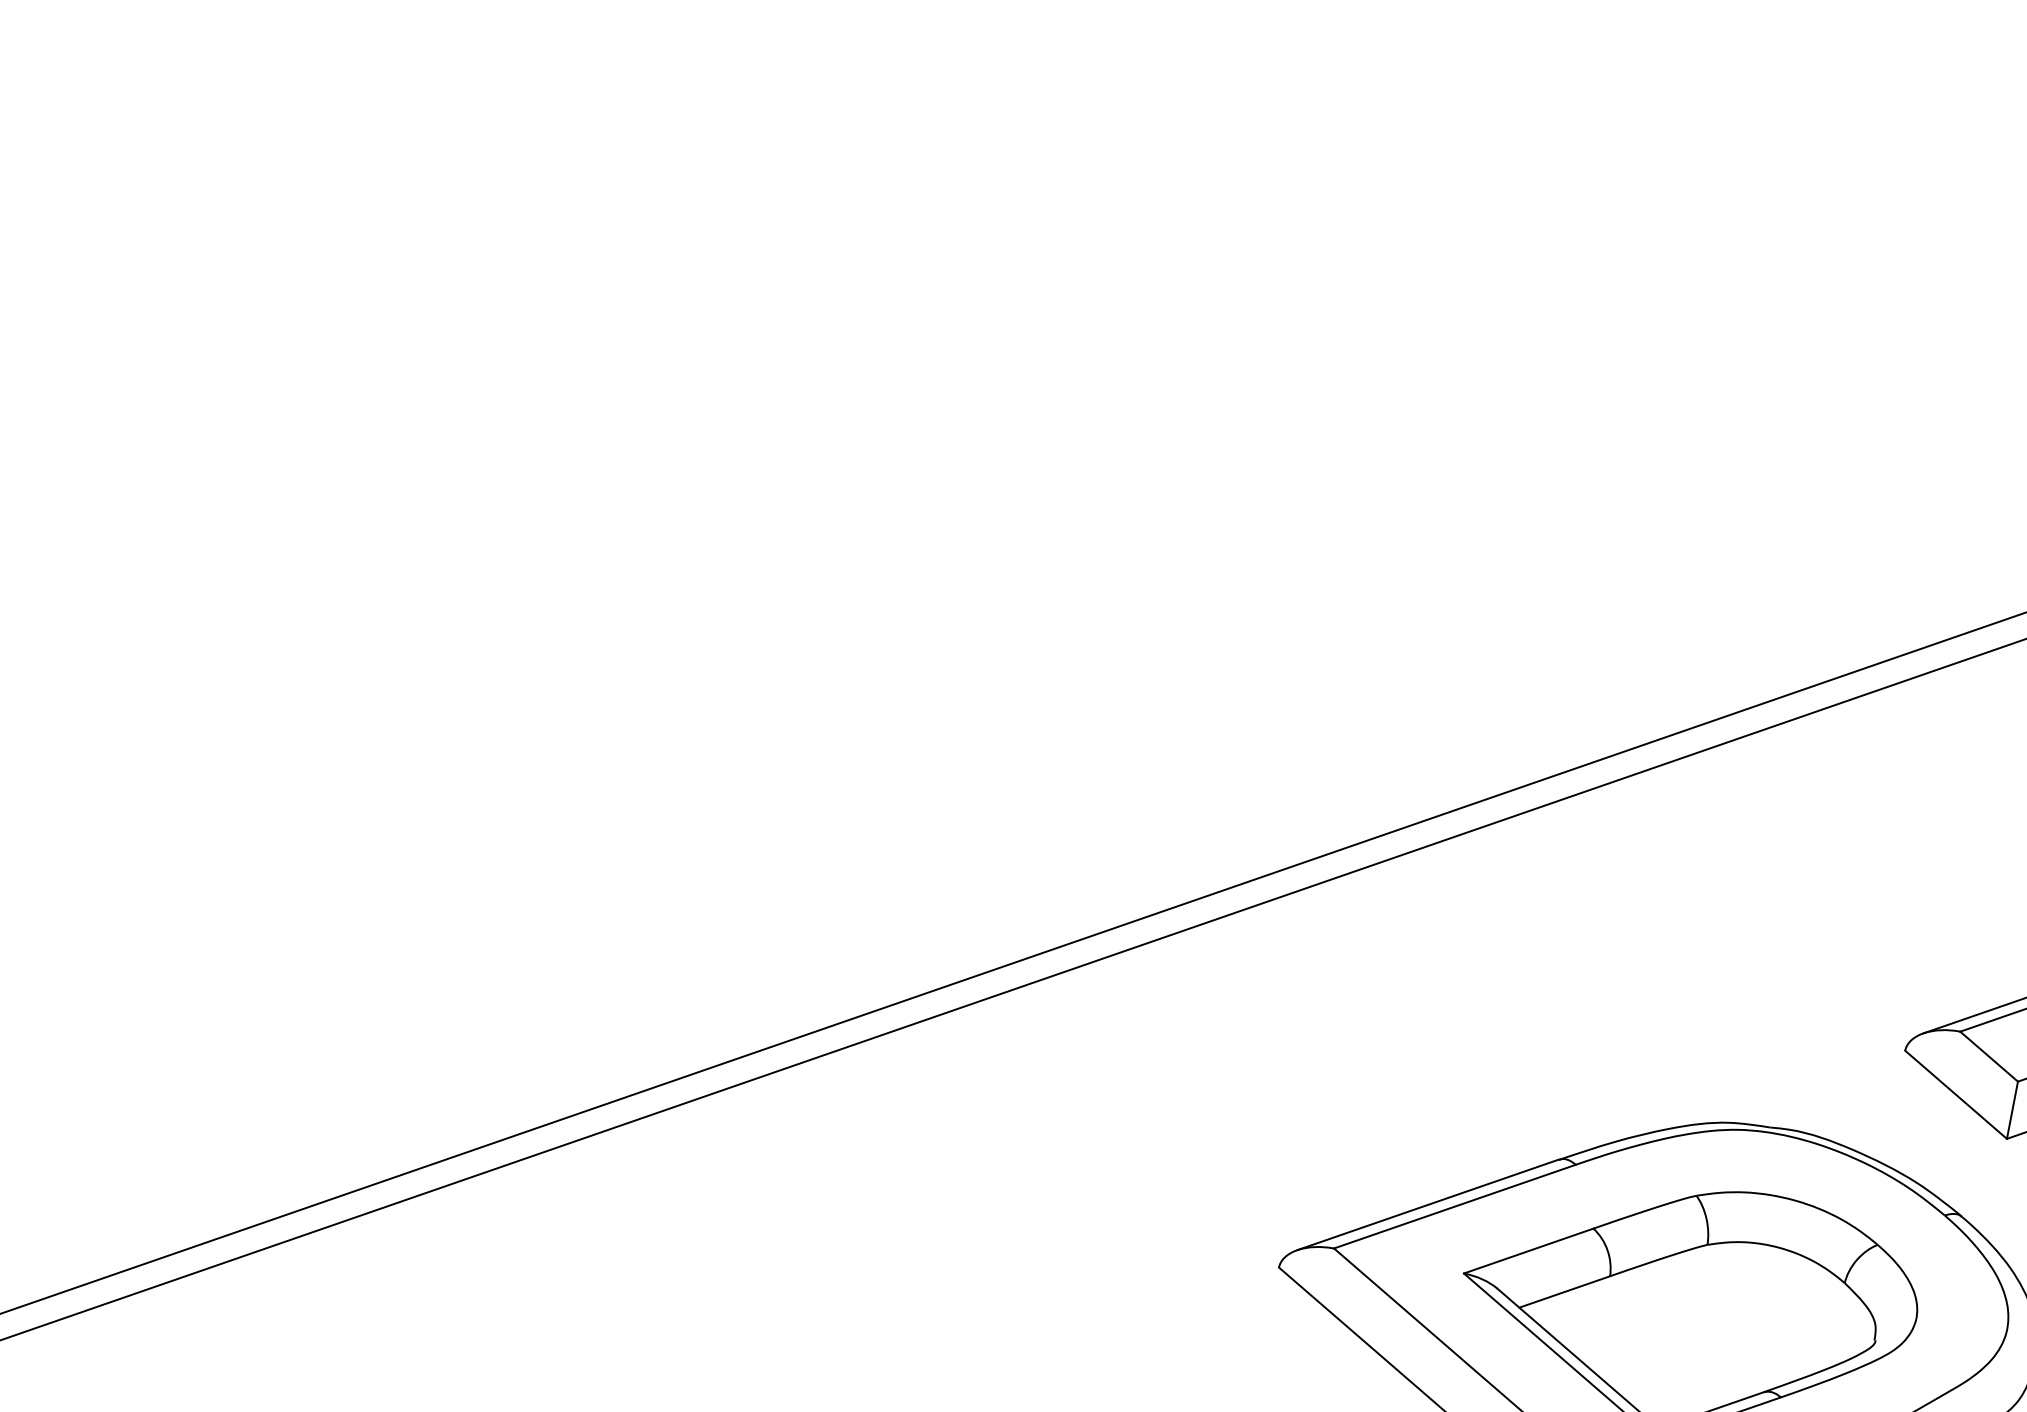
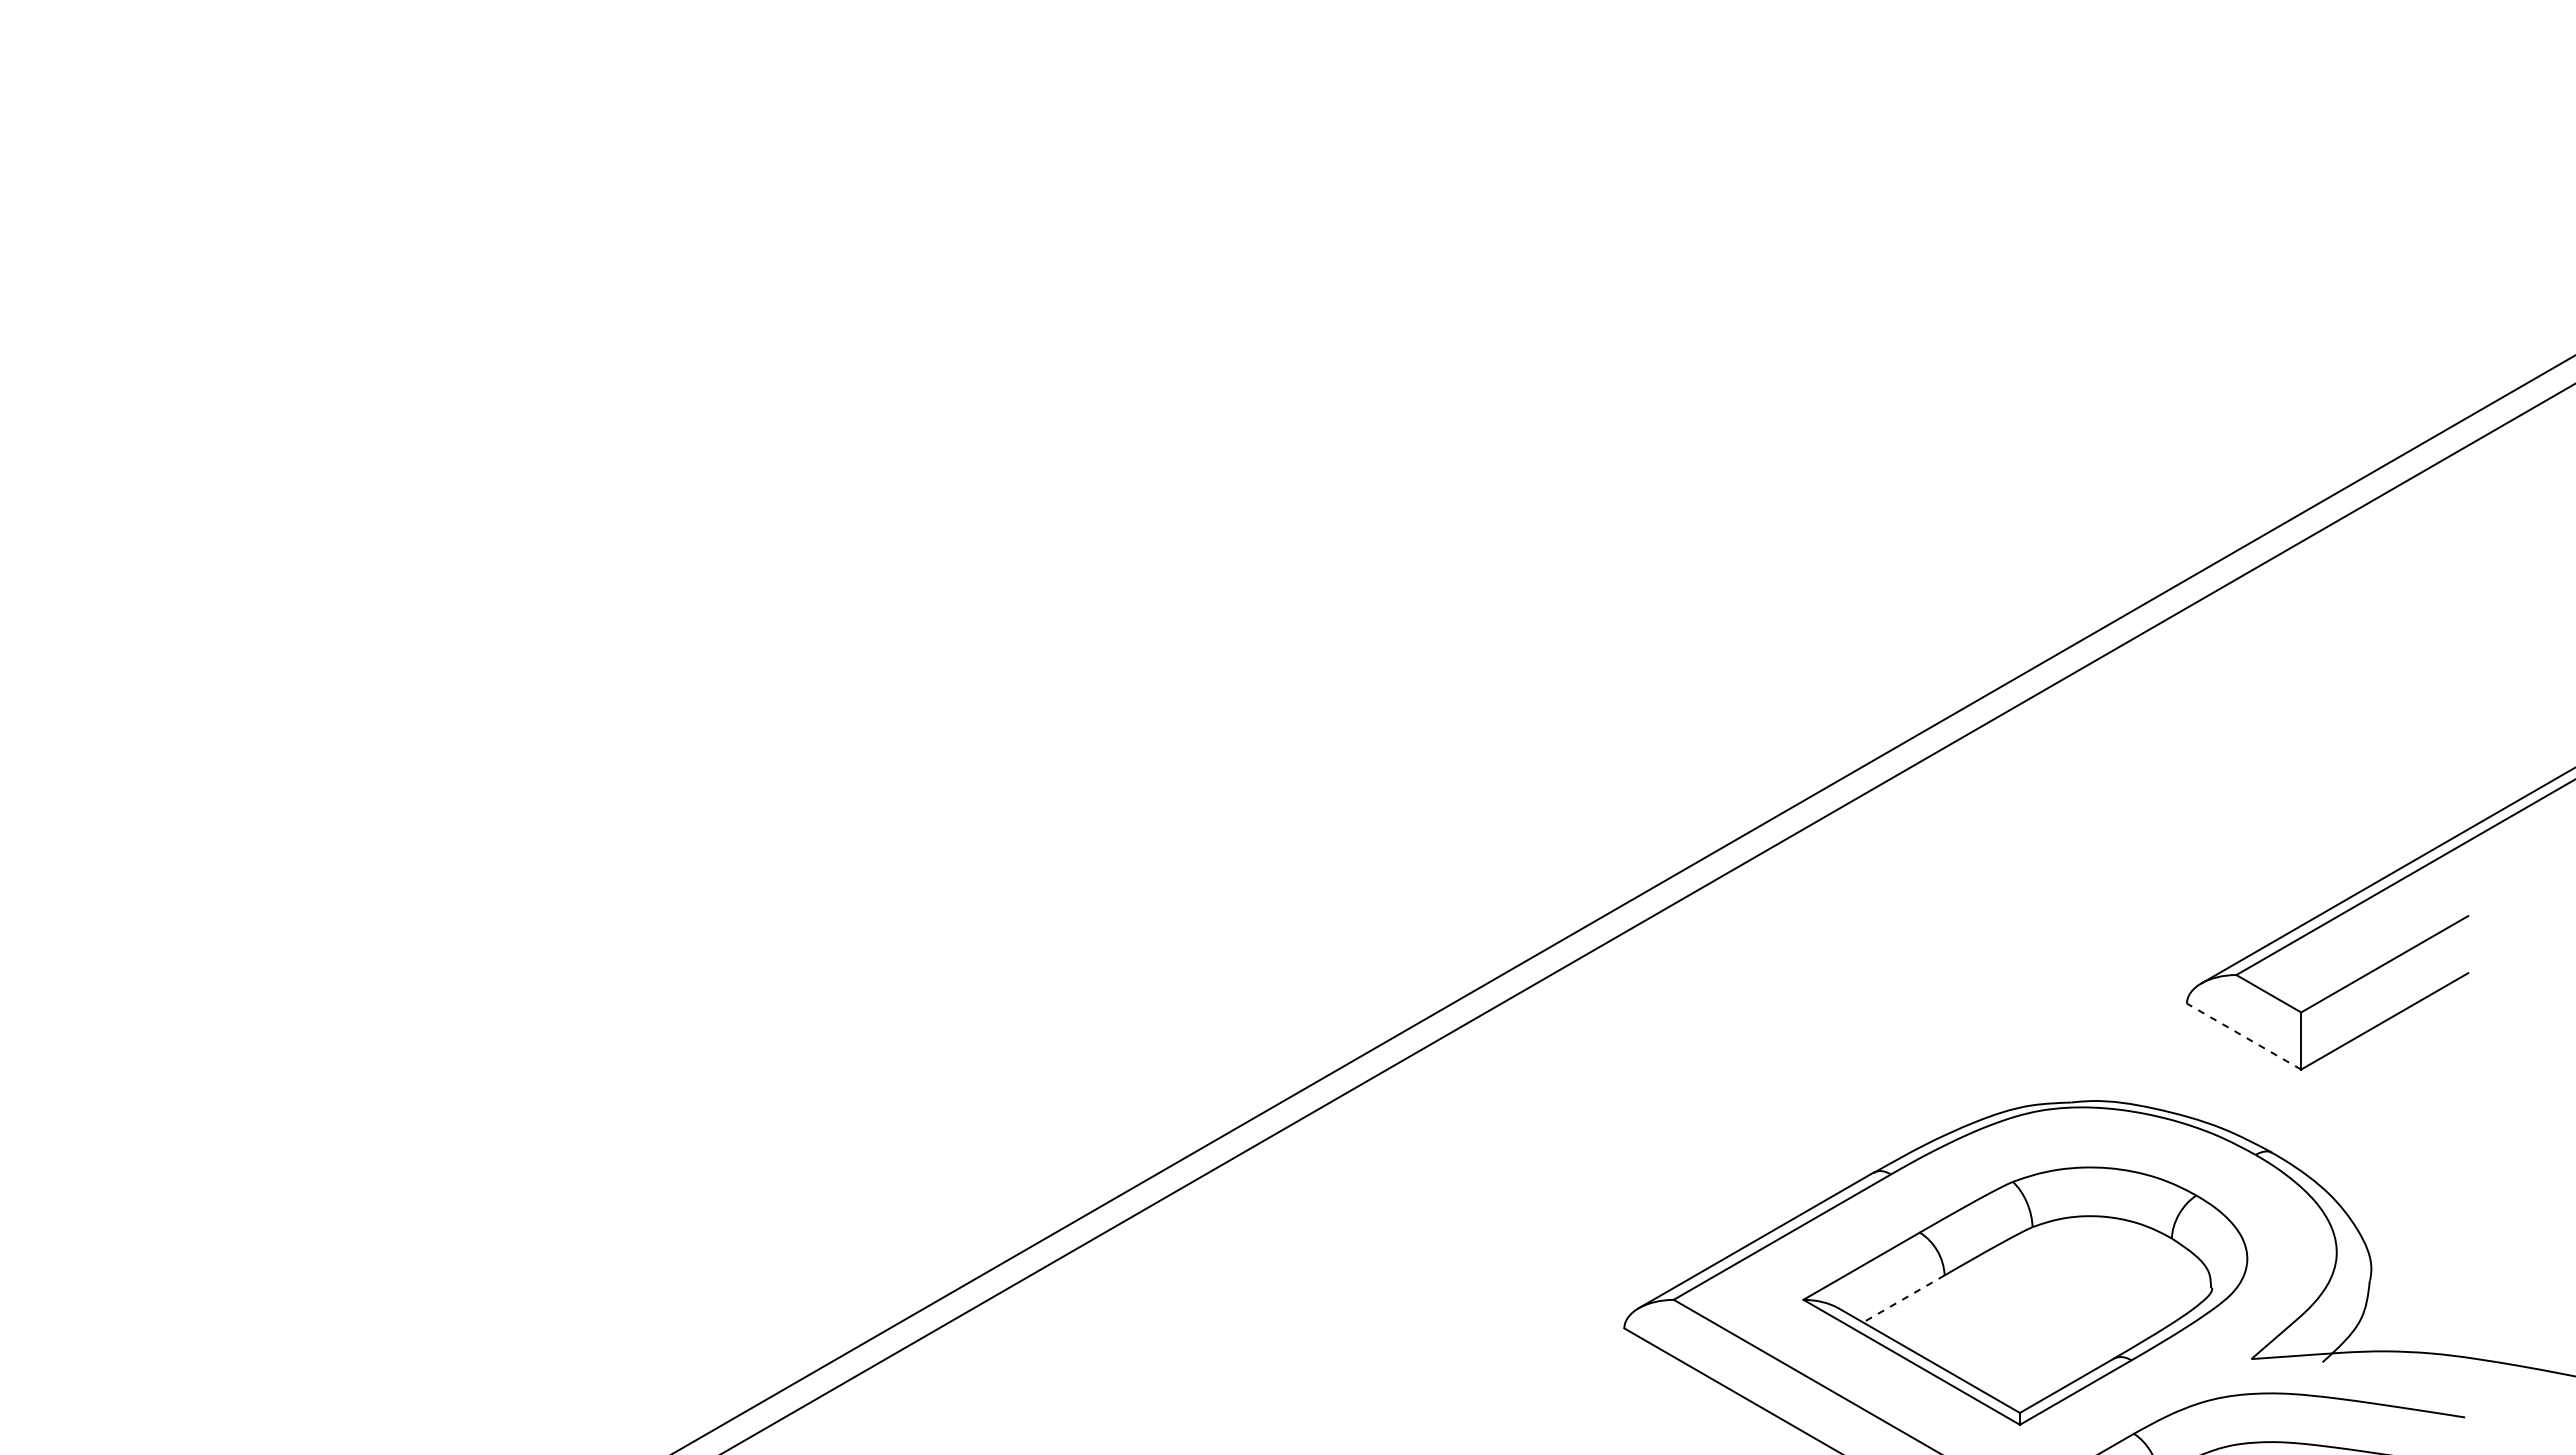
line: (1956, 1094) -> (2244, 1036), solid -> dashed
line: (1564, 1292) -> (1903, 1299), solid -> dashed

